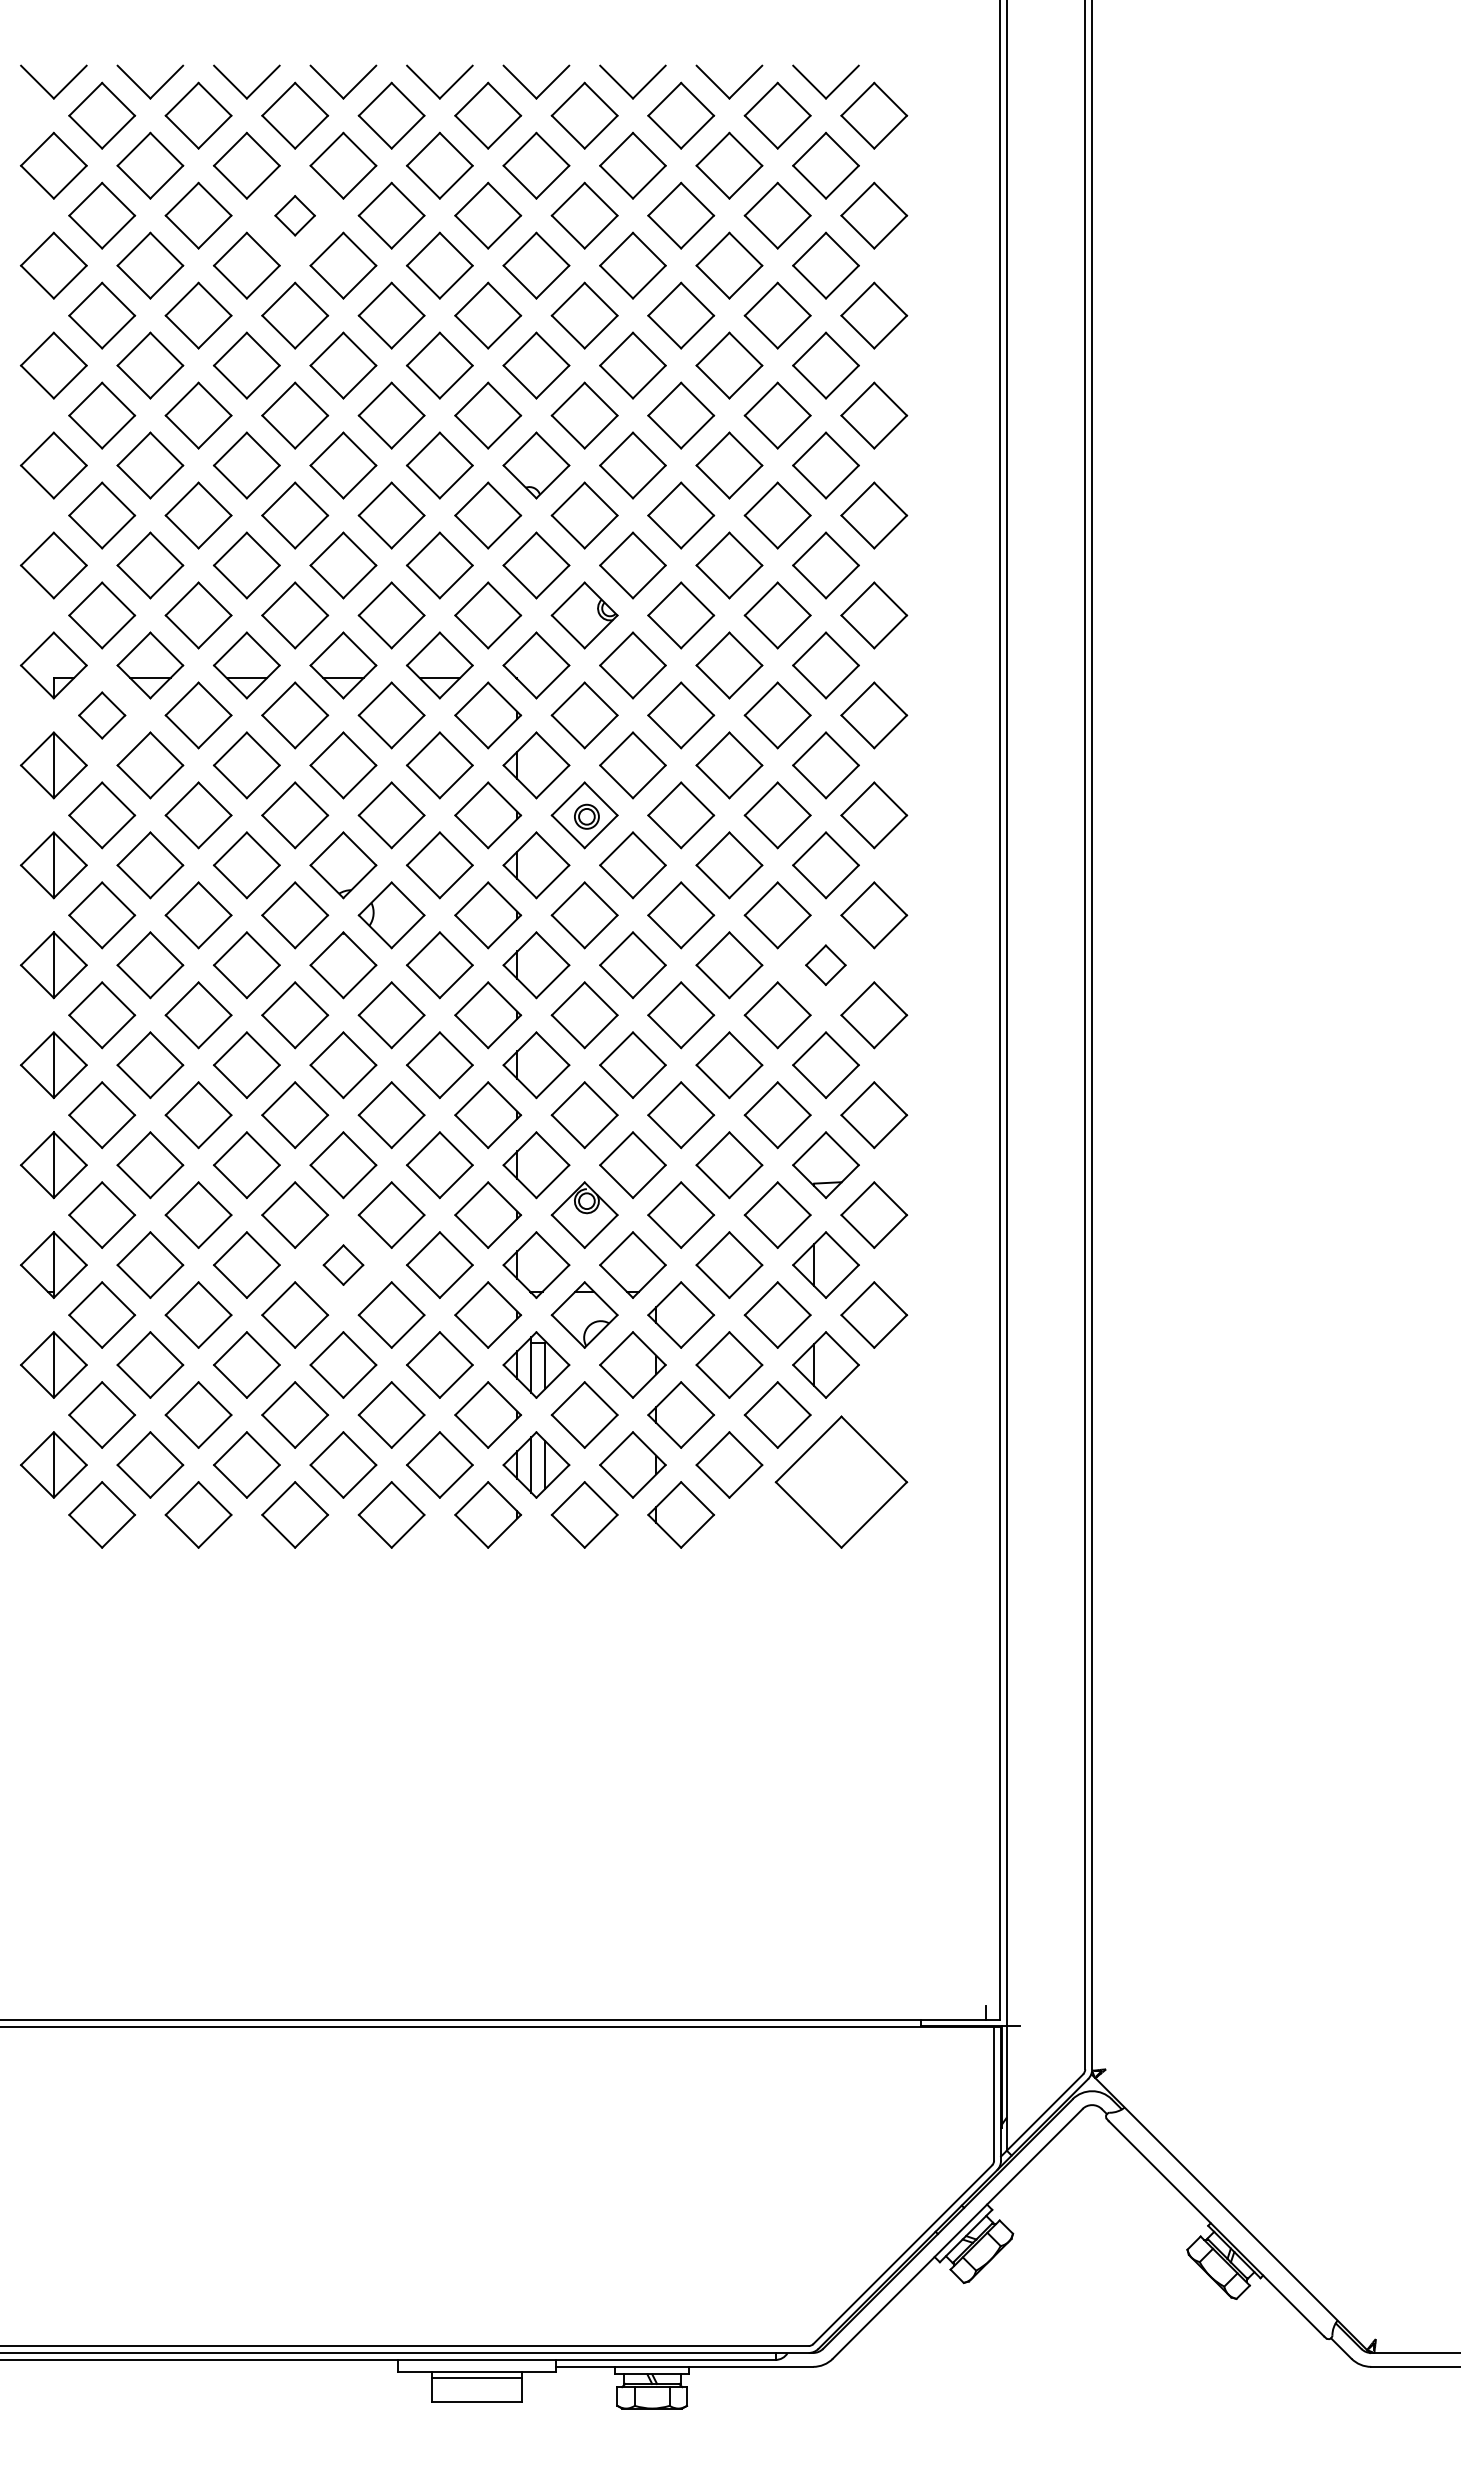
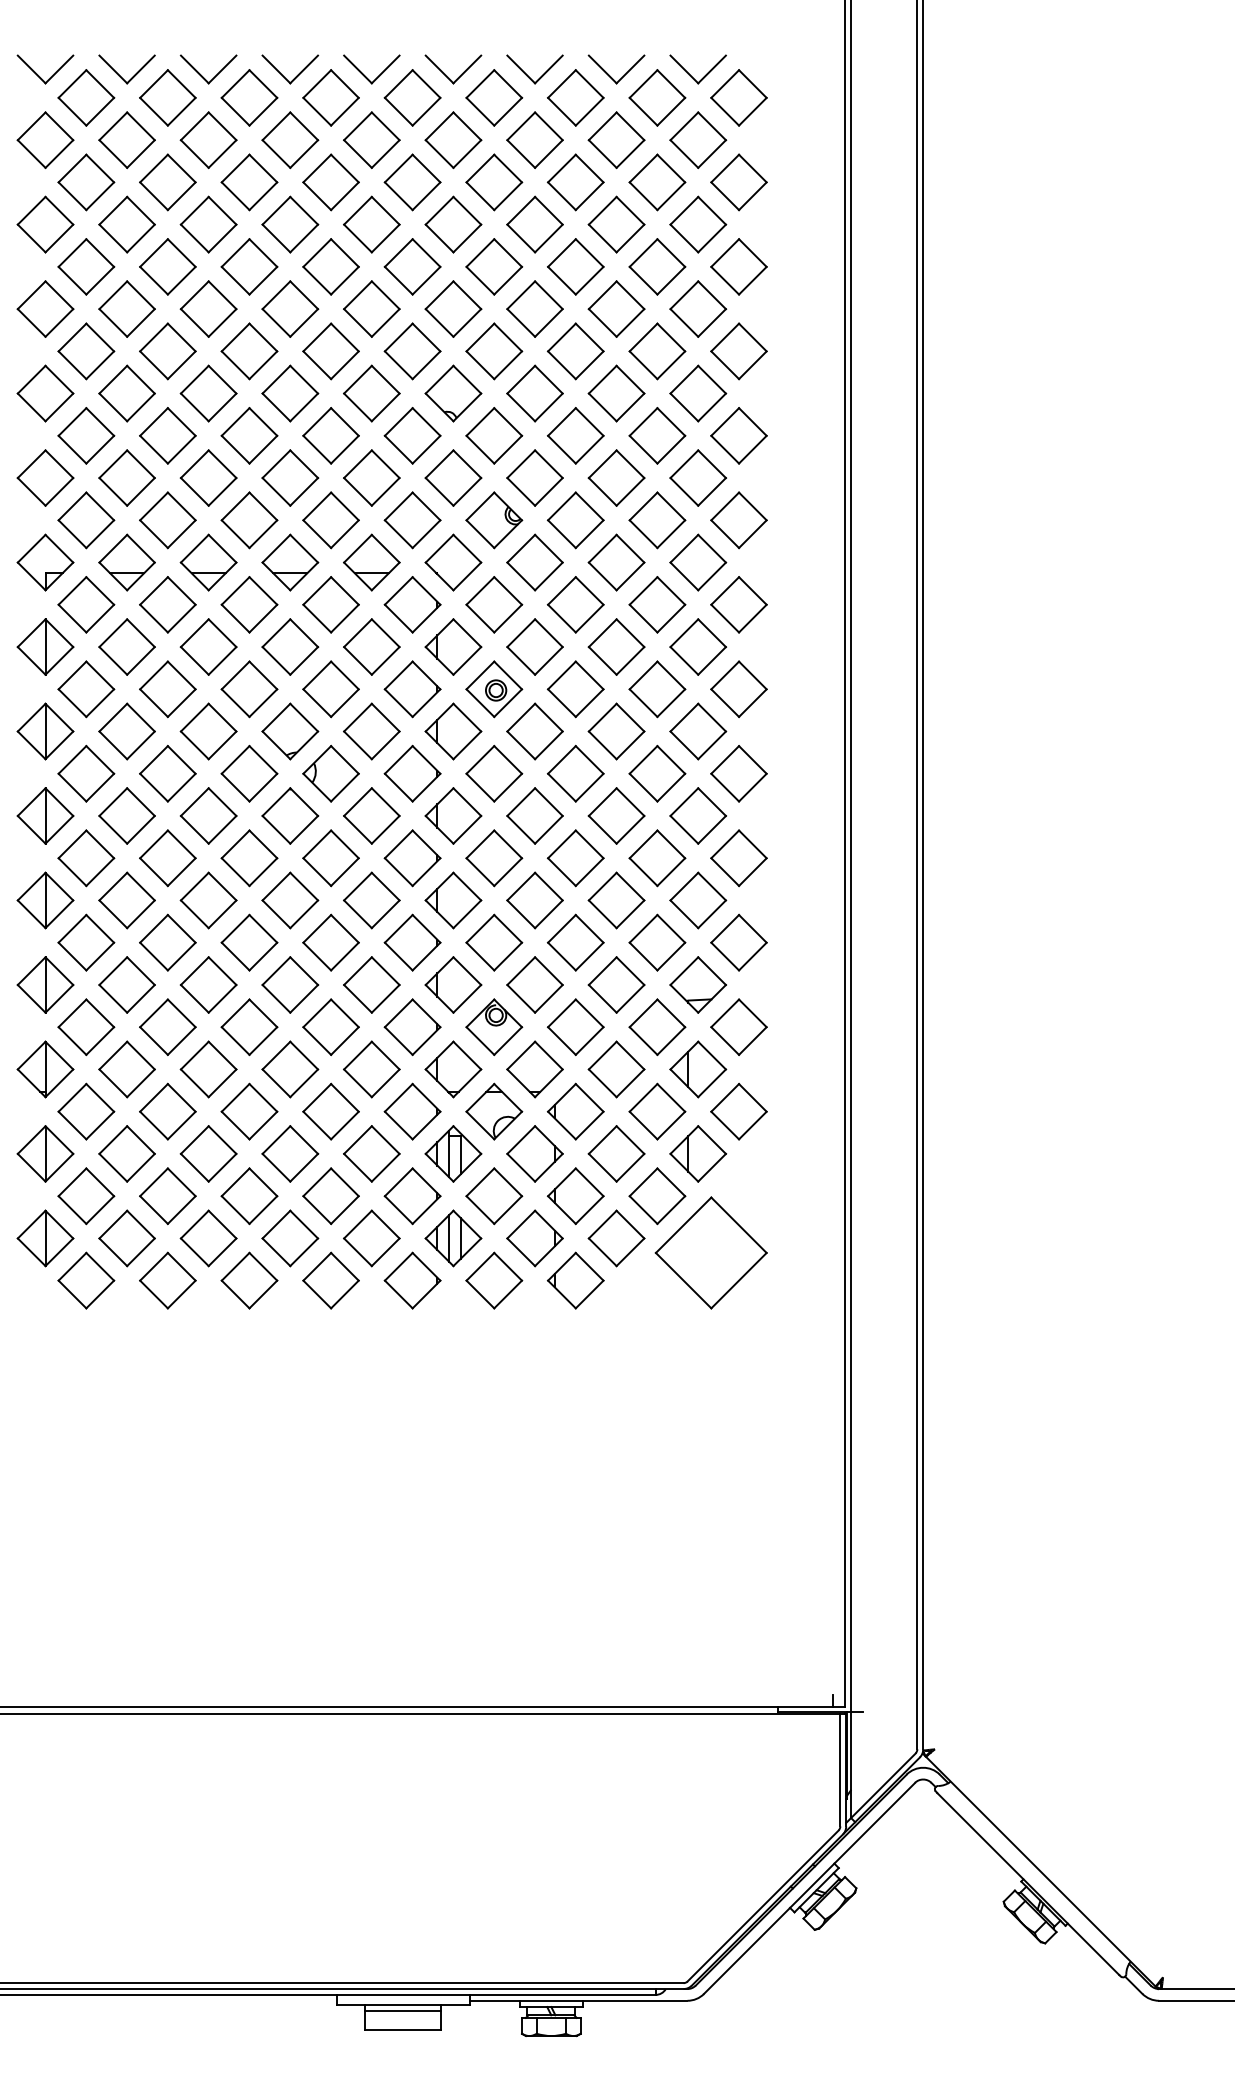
part: (295, 215) -> (249, 182), size x1.67
part: (102, 715) -> (86, 604), size x1.43
part: (825, 964) -> (697, 815), size x1.67
part: (343, 1265) -> (290, 1069), size x1.67

